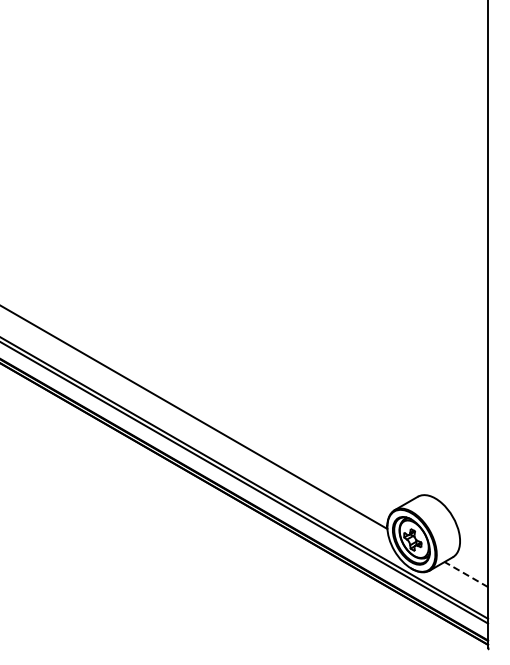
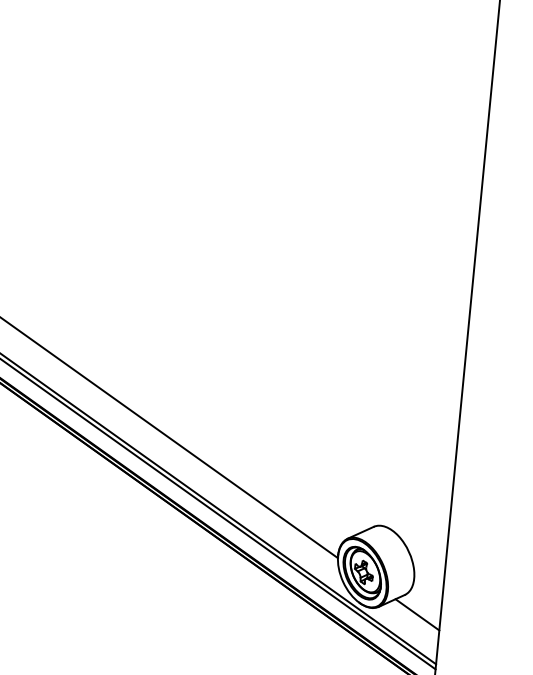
line: (465, 574) -> (416, 614), dashed -> solid

